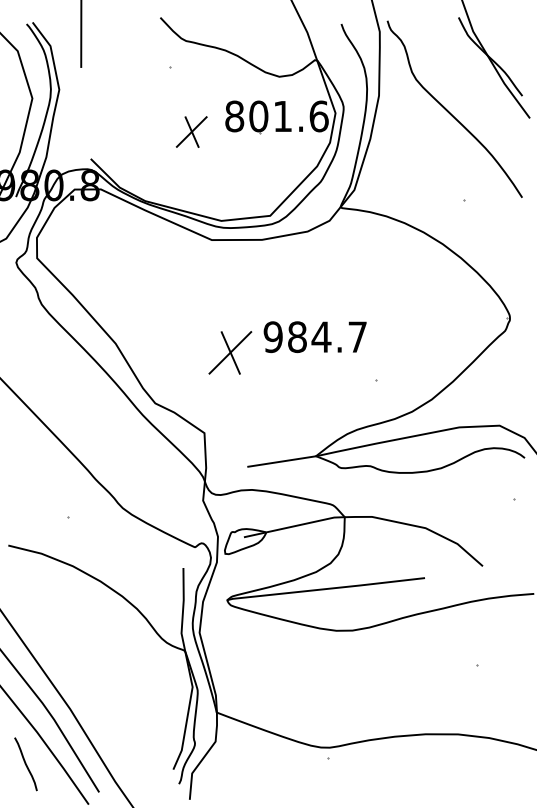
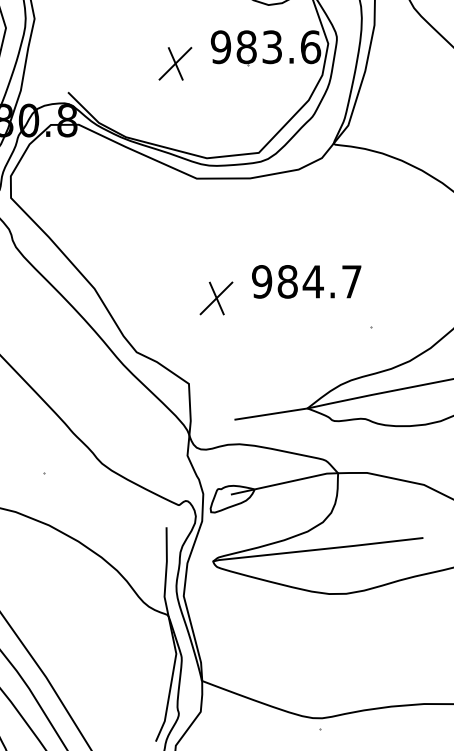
text: (258, 116) -> (246, 47), 801.6 -> 983.6
part: (230, 352) -> (216, 298), size x0.71

